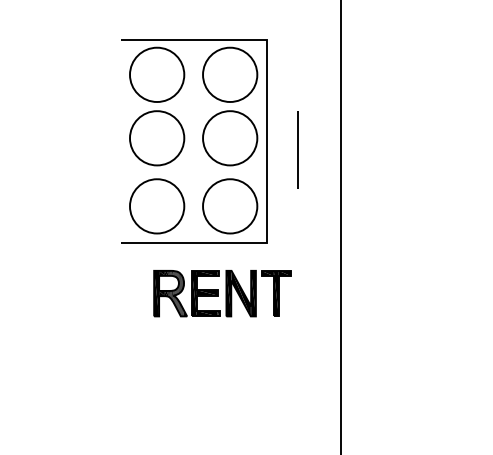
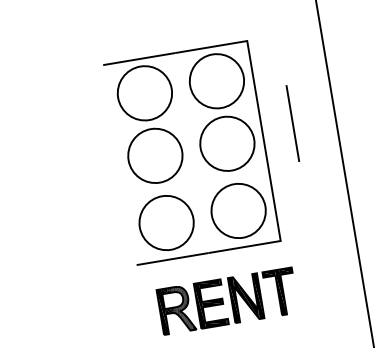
line: (297, 149) -> (292, 123), moved
part: (222, 293) -> (227, 301), moved

